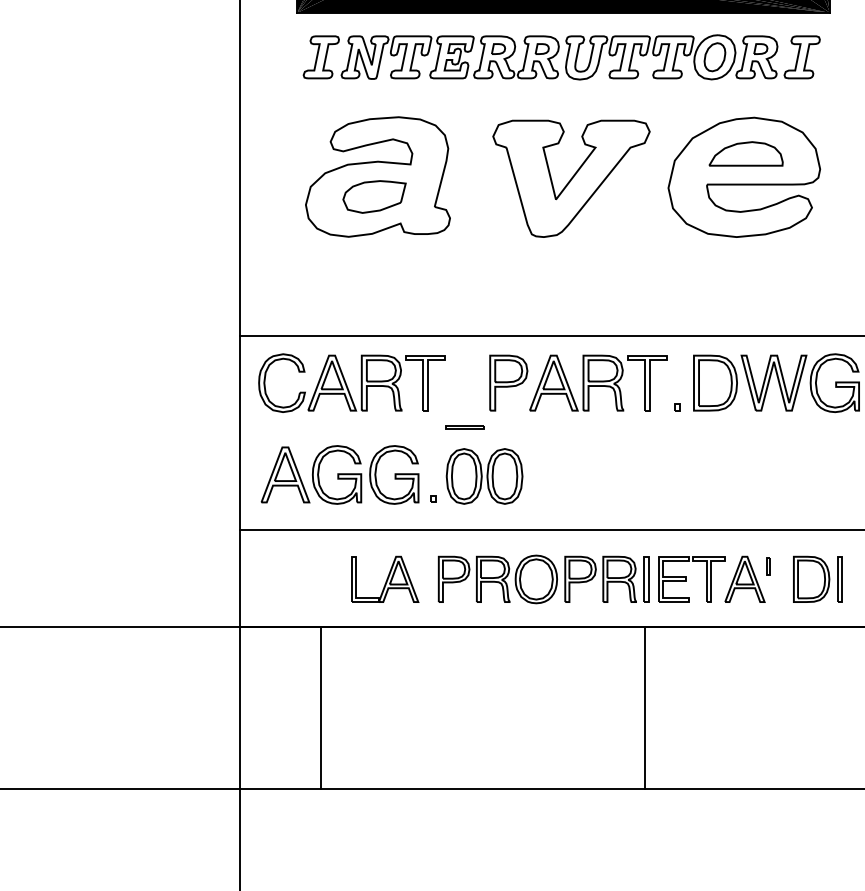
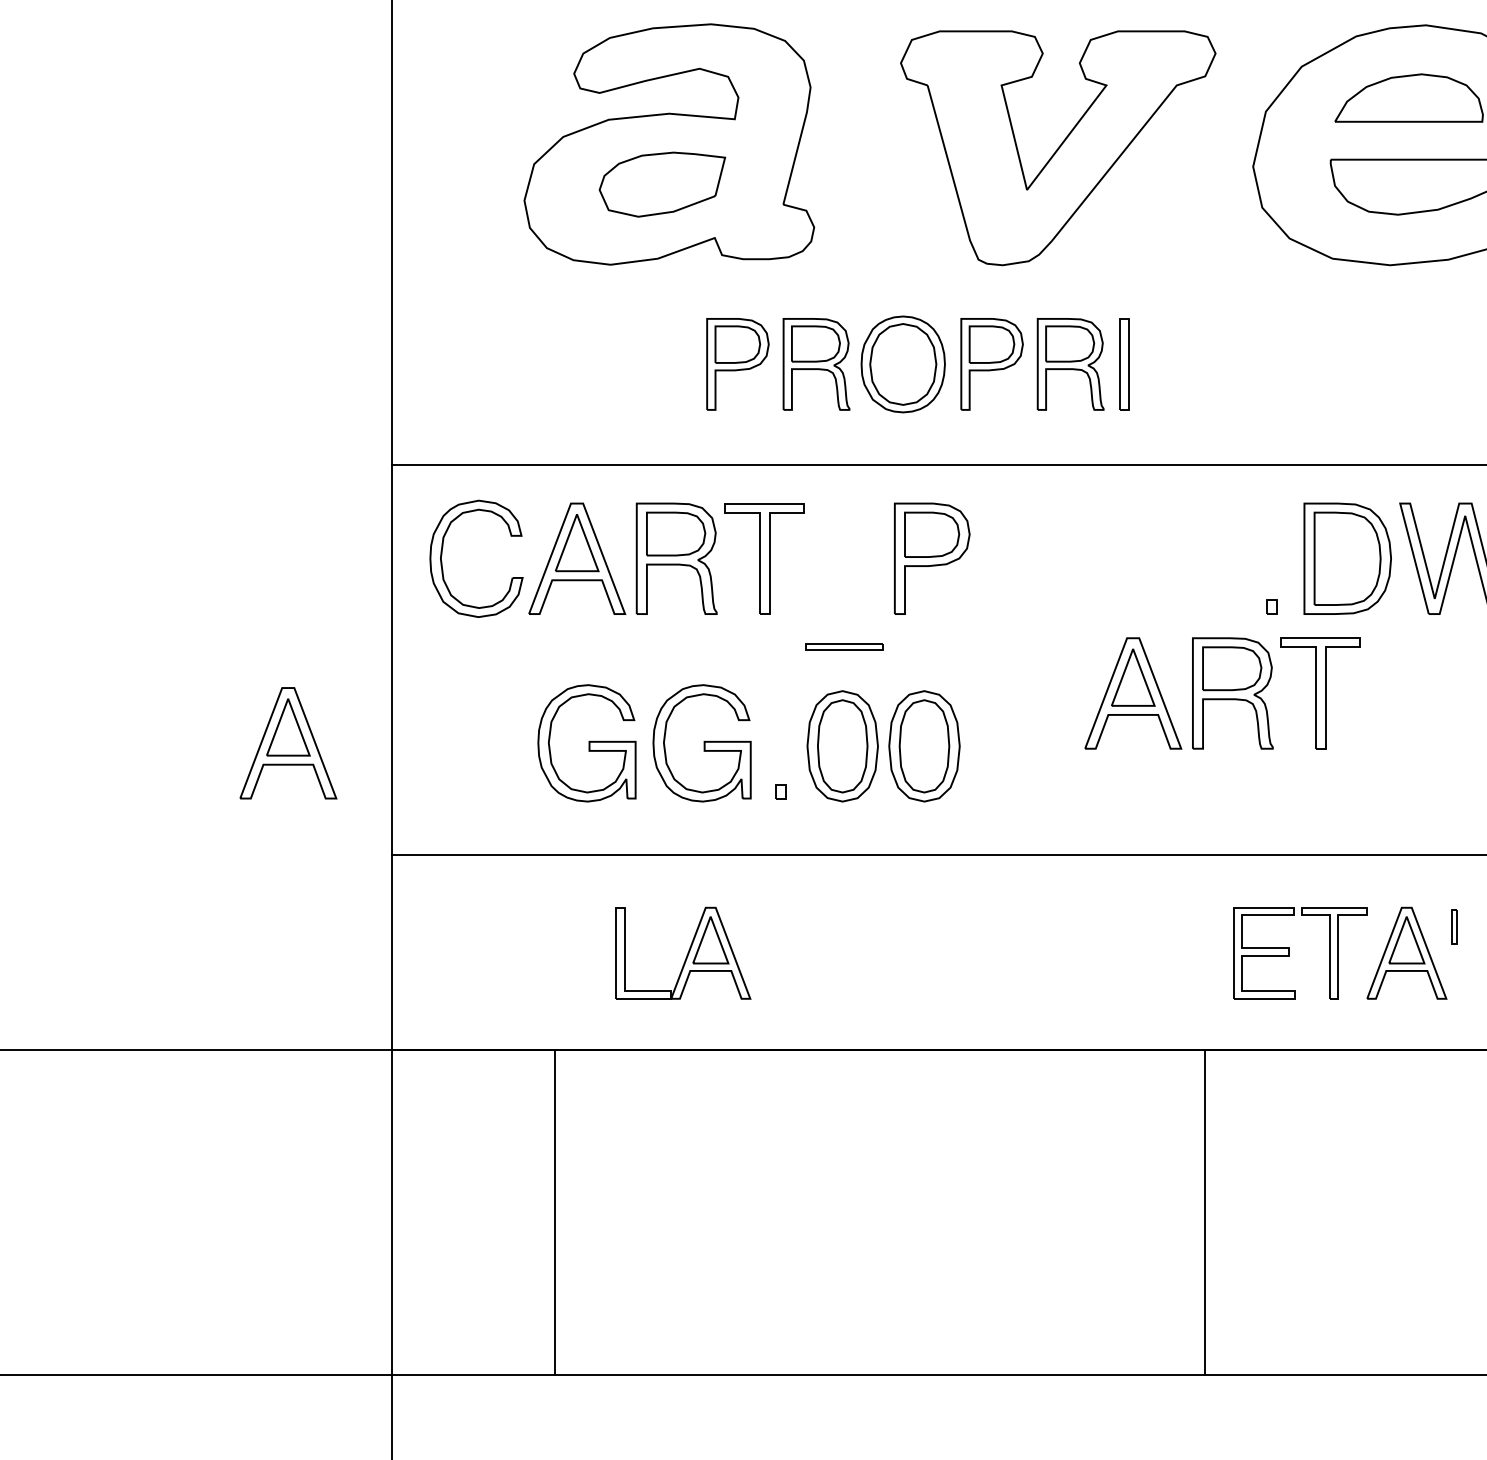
part: (598, 382) -> (1223, 692), moved
part: (285, 474) -> (288, 742), moved
part: (543, 579) -> (917, 364), moved

